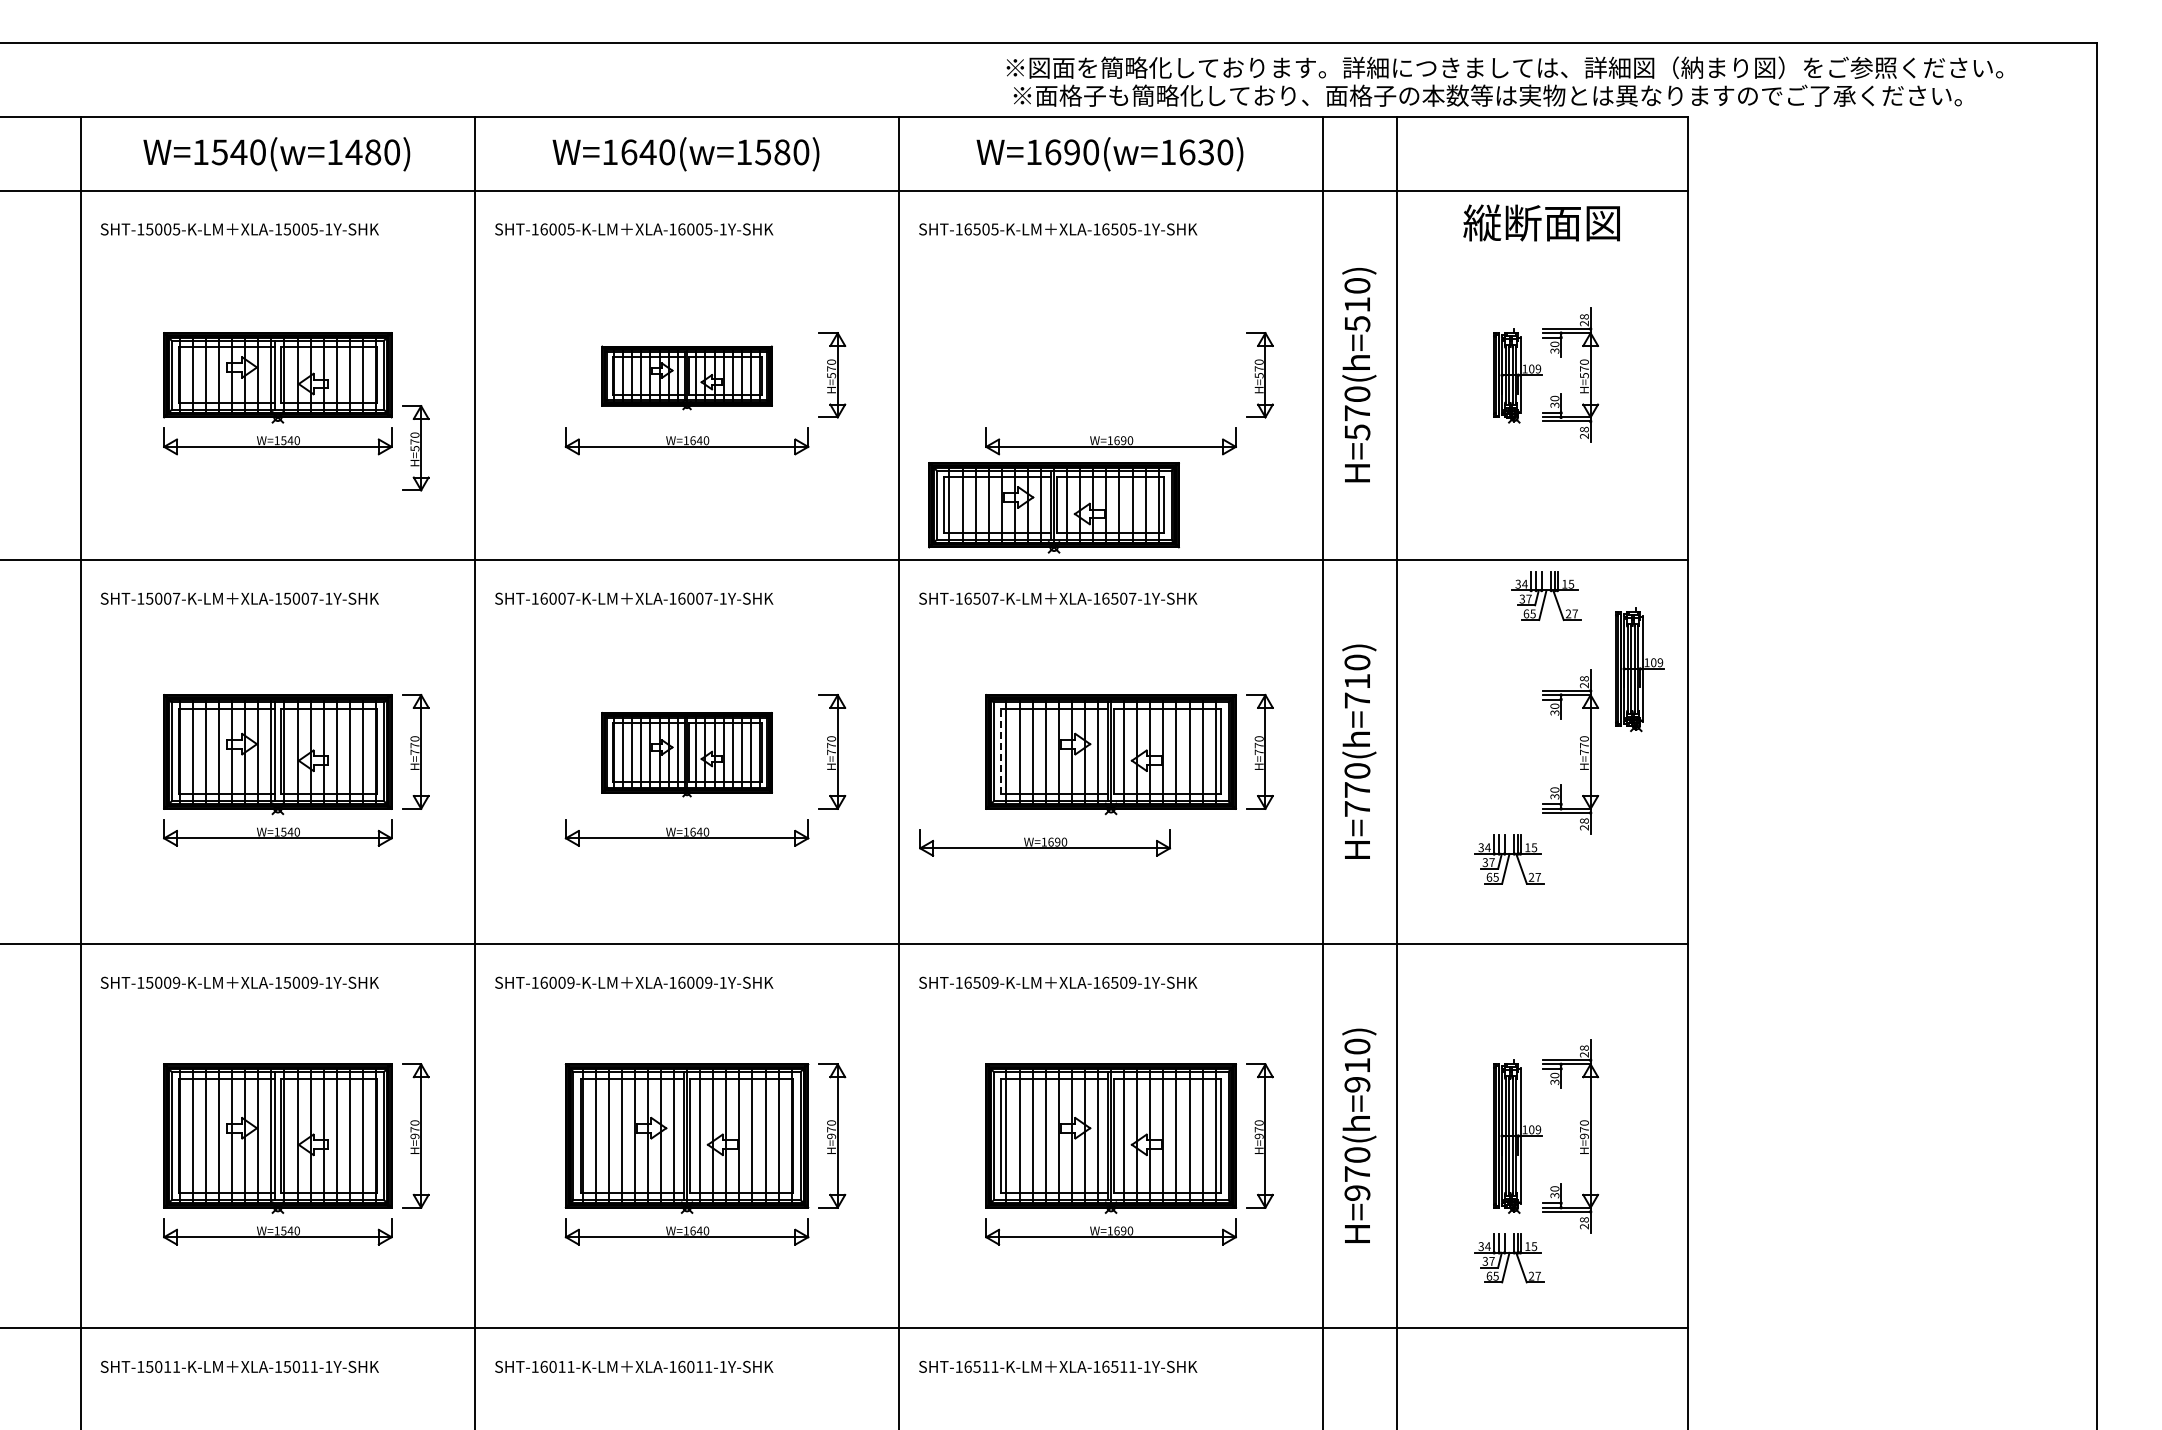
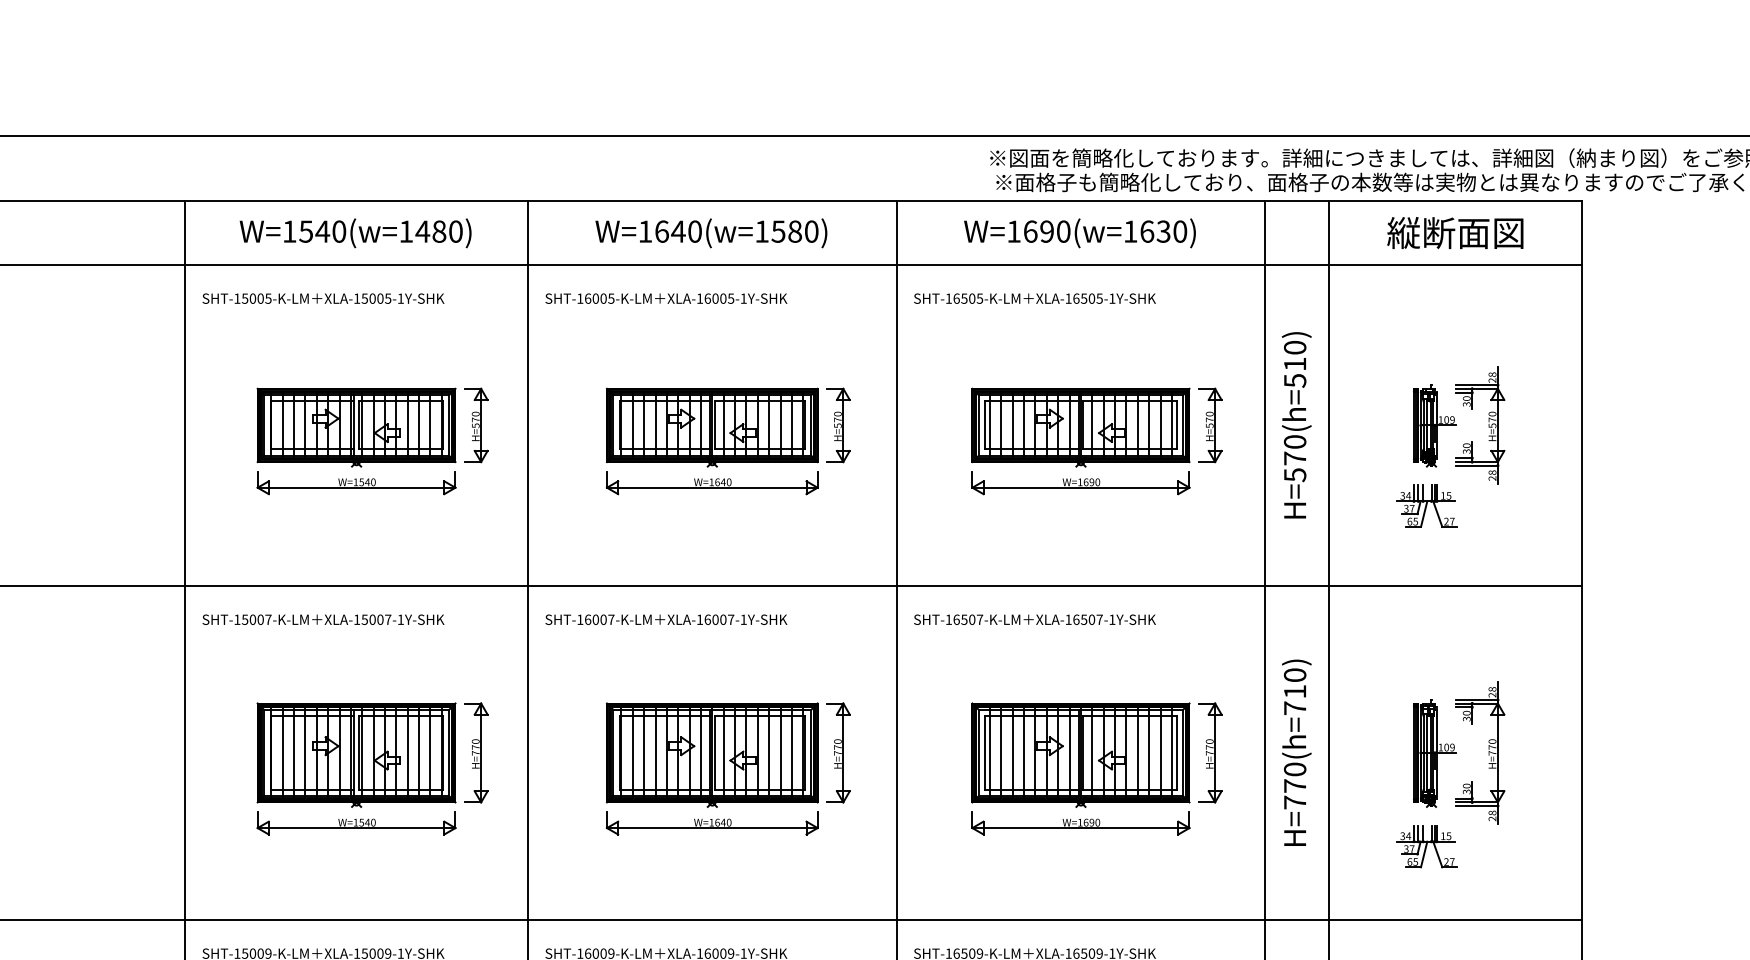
text: (1541, 222) -> (1455, 232), moved
part: (686, 377) -> (711, 427), size x1.43
part: (415, 448) -> (476, 425), moved
part: (1053, 507) -> (1080, 427), moved
part: (1546, 595) -> (1427, 505), moved
part: (1639, 669) -> (1434, 753), moved
line: (1001, 751) -> (985, 752), dashed -> solid
part: (686, 754) -> (711, 755), size x1.43
part: (1044, 842) -> (1080, 822), moved

